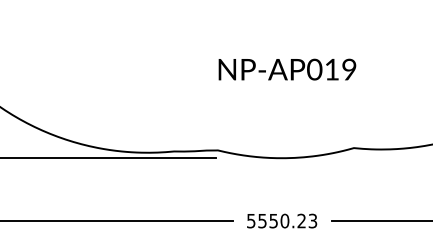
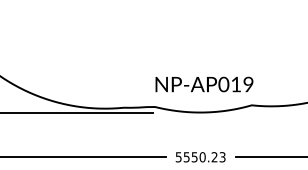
text: (287, 69) -> (204, 84), moved

